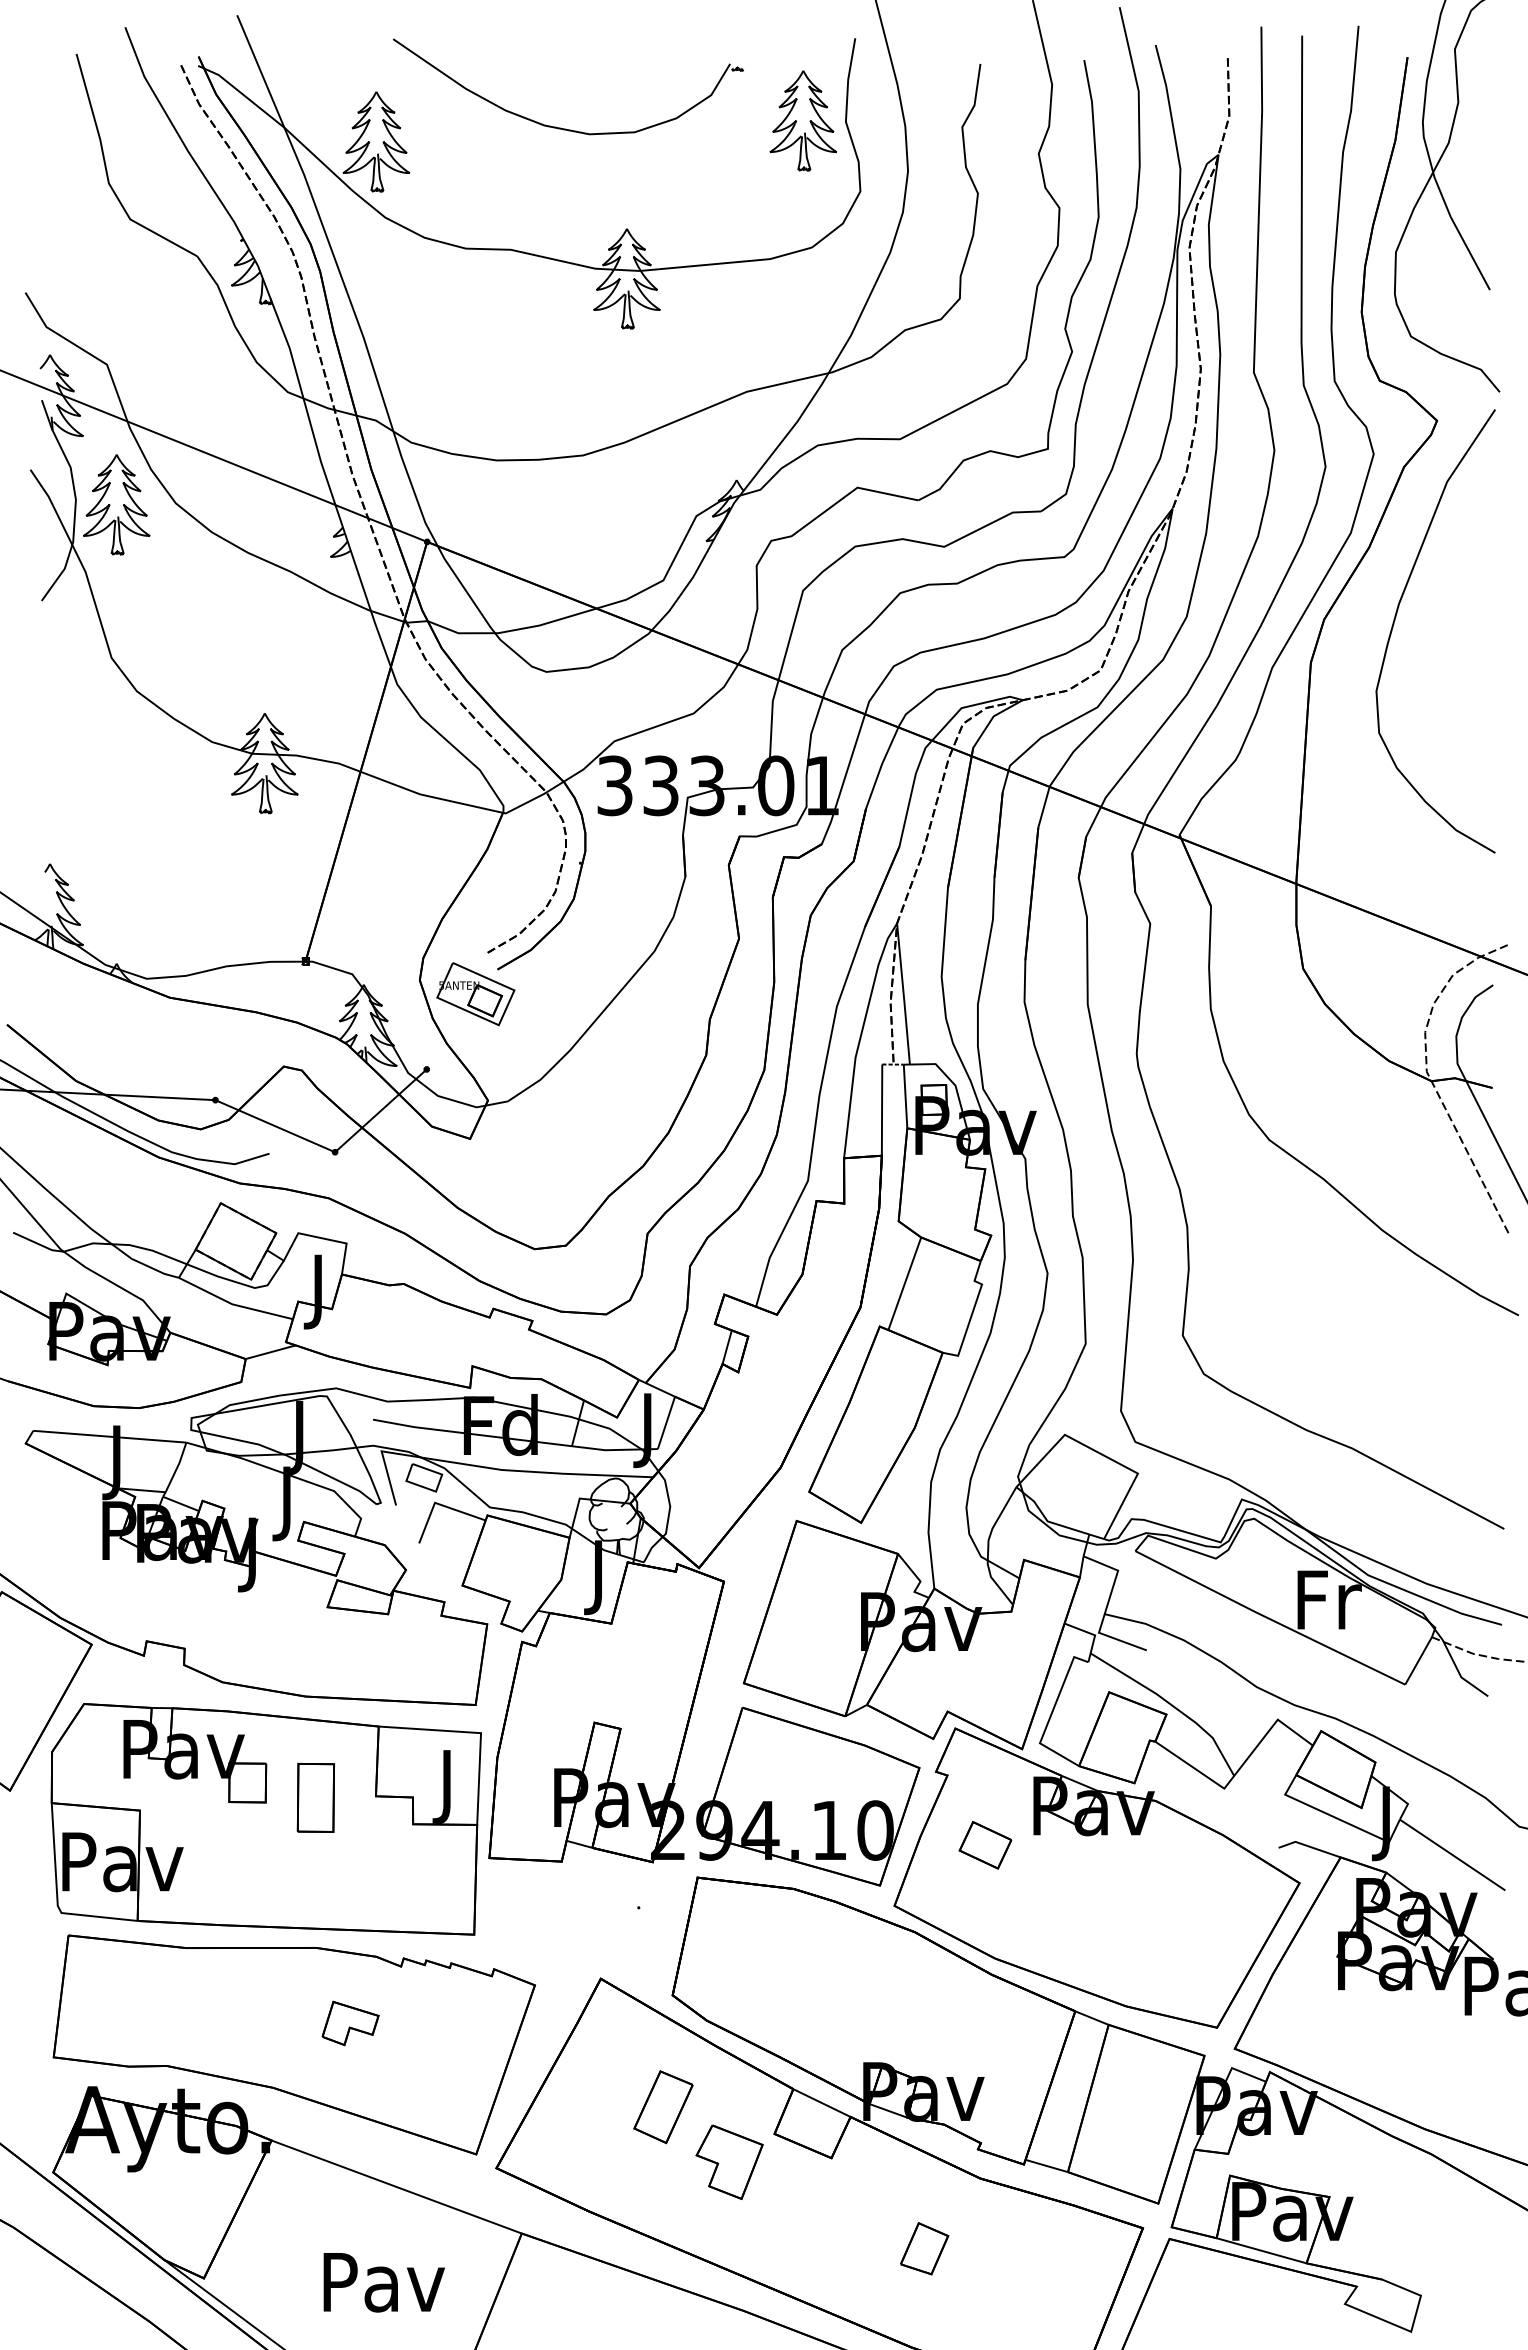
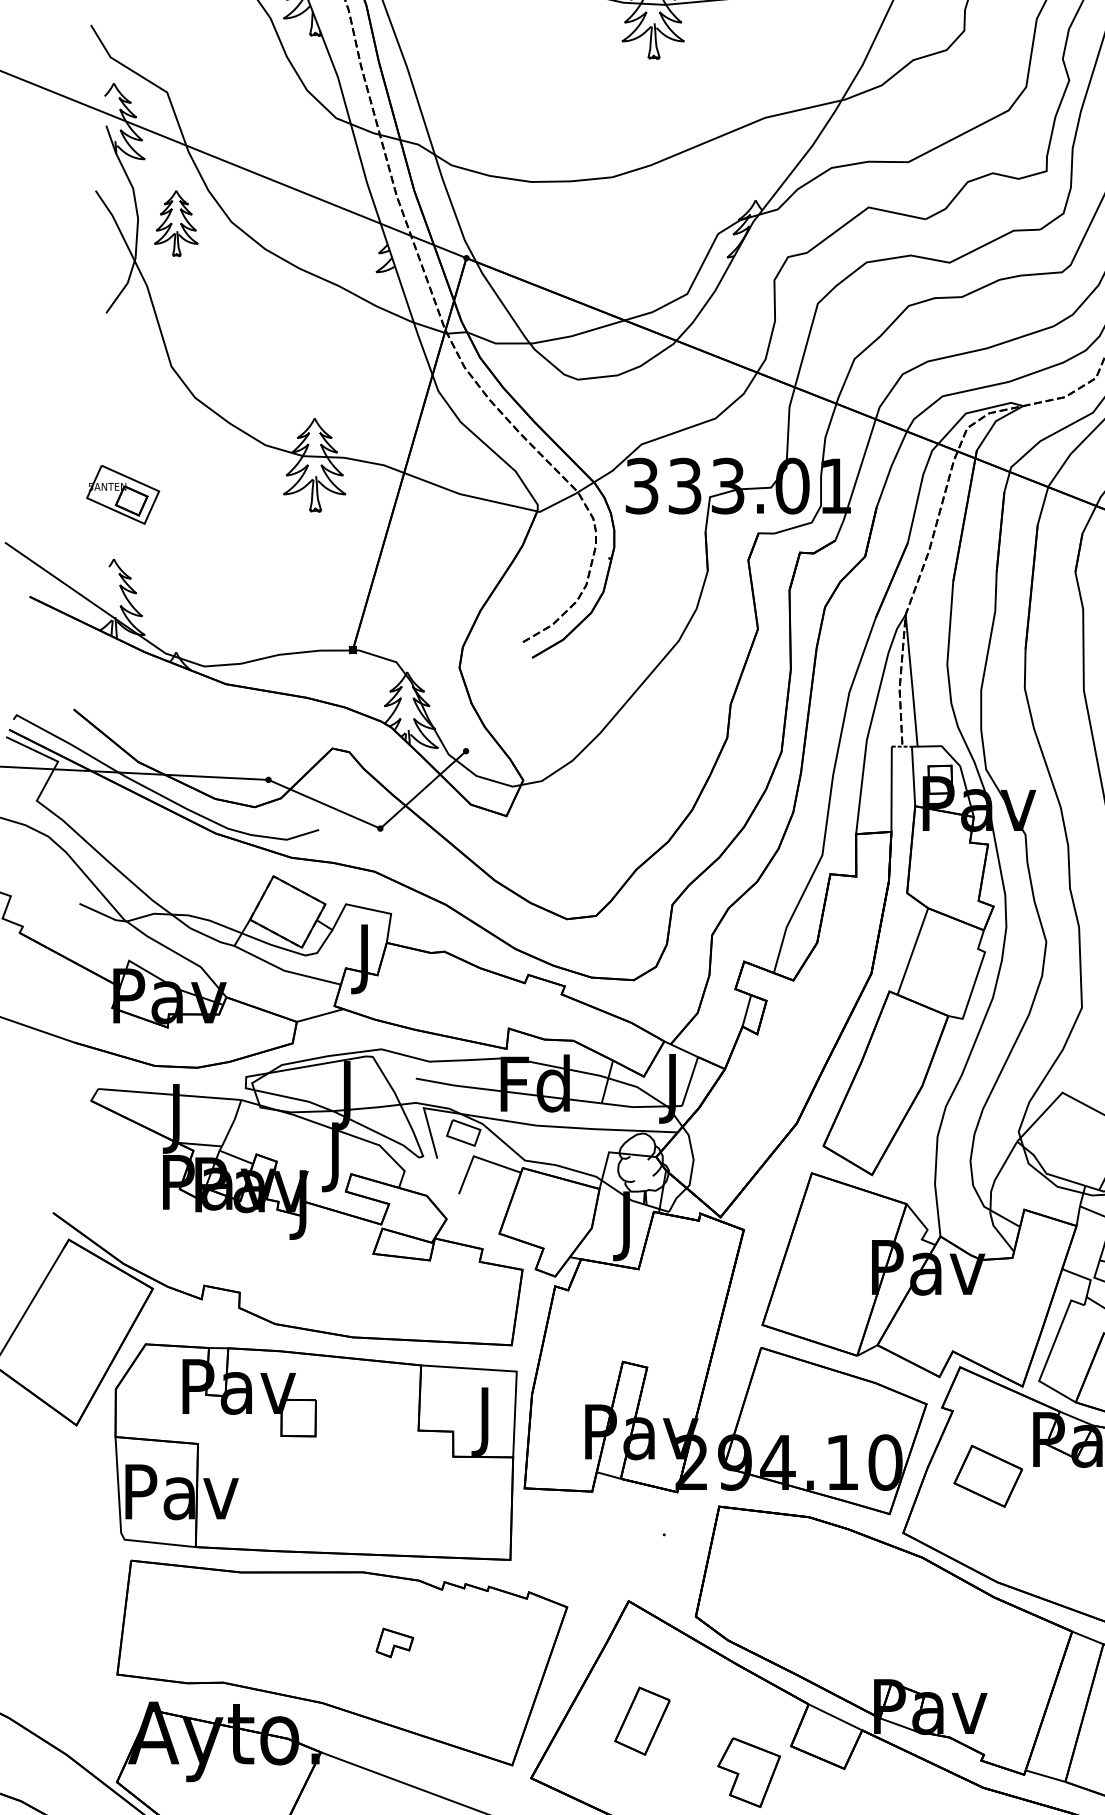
part: (116, 504) -> (176, 223), size x0.7
part: (475, 994) -> (122, 495), moved
part: (315, 1797) -> (362, 1431), removed
part: (985, 1845) -> (988, 1476), size x1.4
part: (350, 2023) -> (394, 1642), size x0.7
part: (663, 2107) -> (642, 1721), moved

